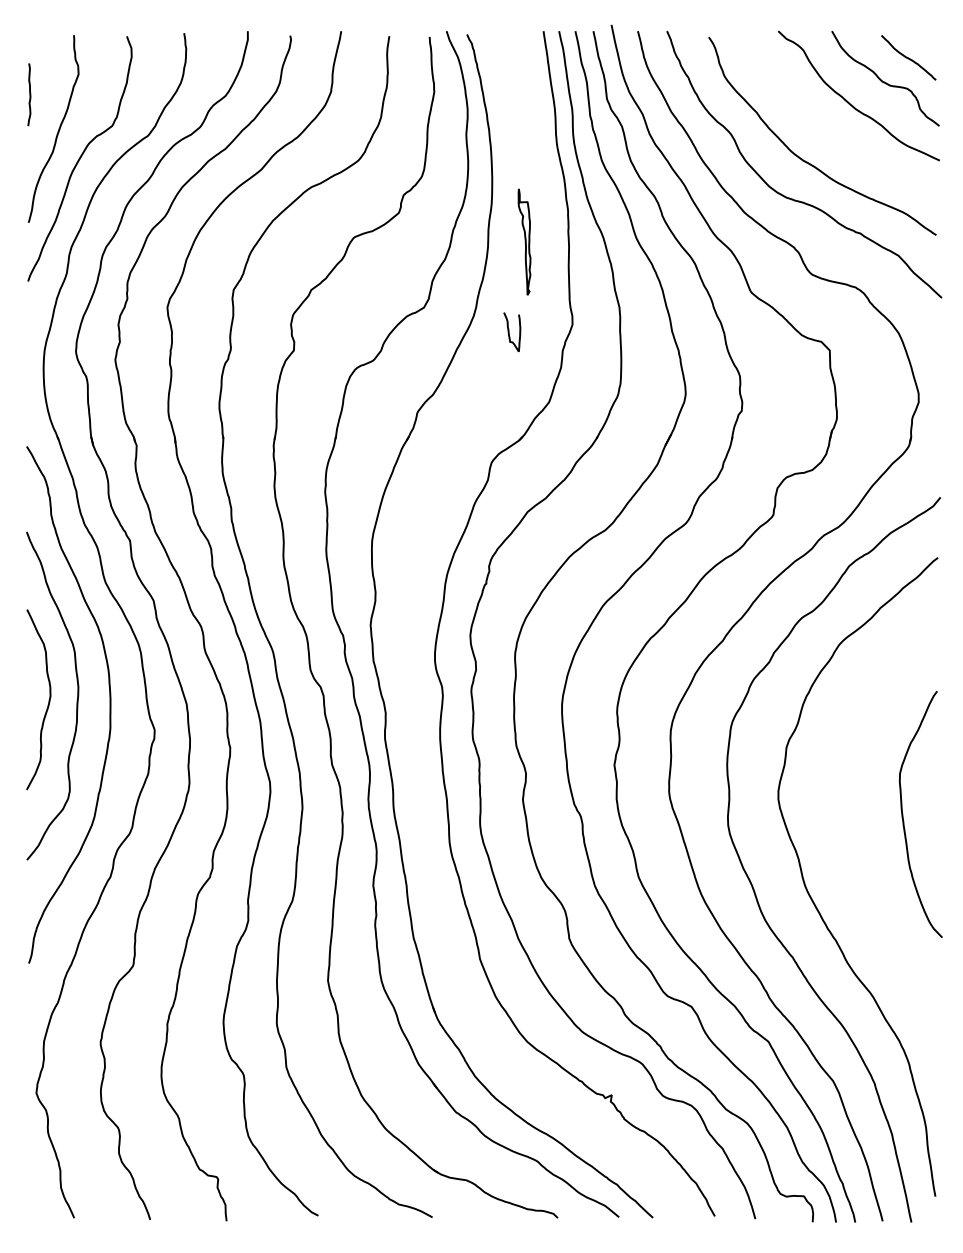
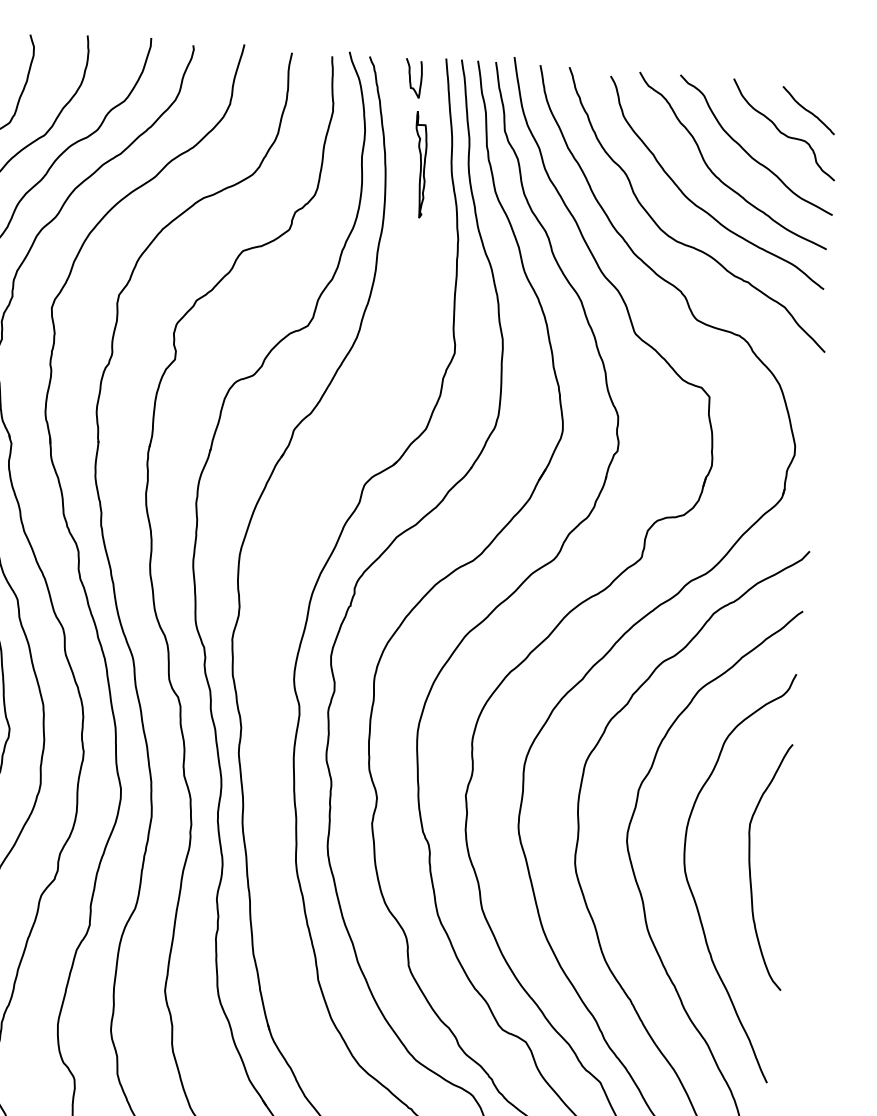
curve: (823, 130) -> (718, 177), added
part: (524, 241) -> (419, 164), moved
curve: (509, 332) -> (410, 78), moved
curve: (847, 845) -> (692, 892), added

